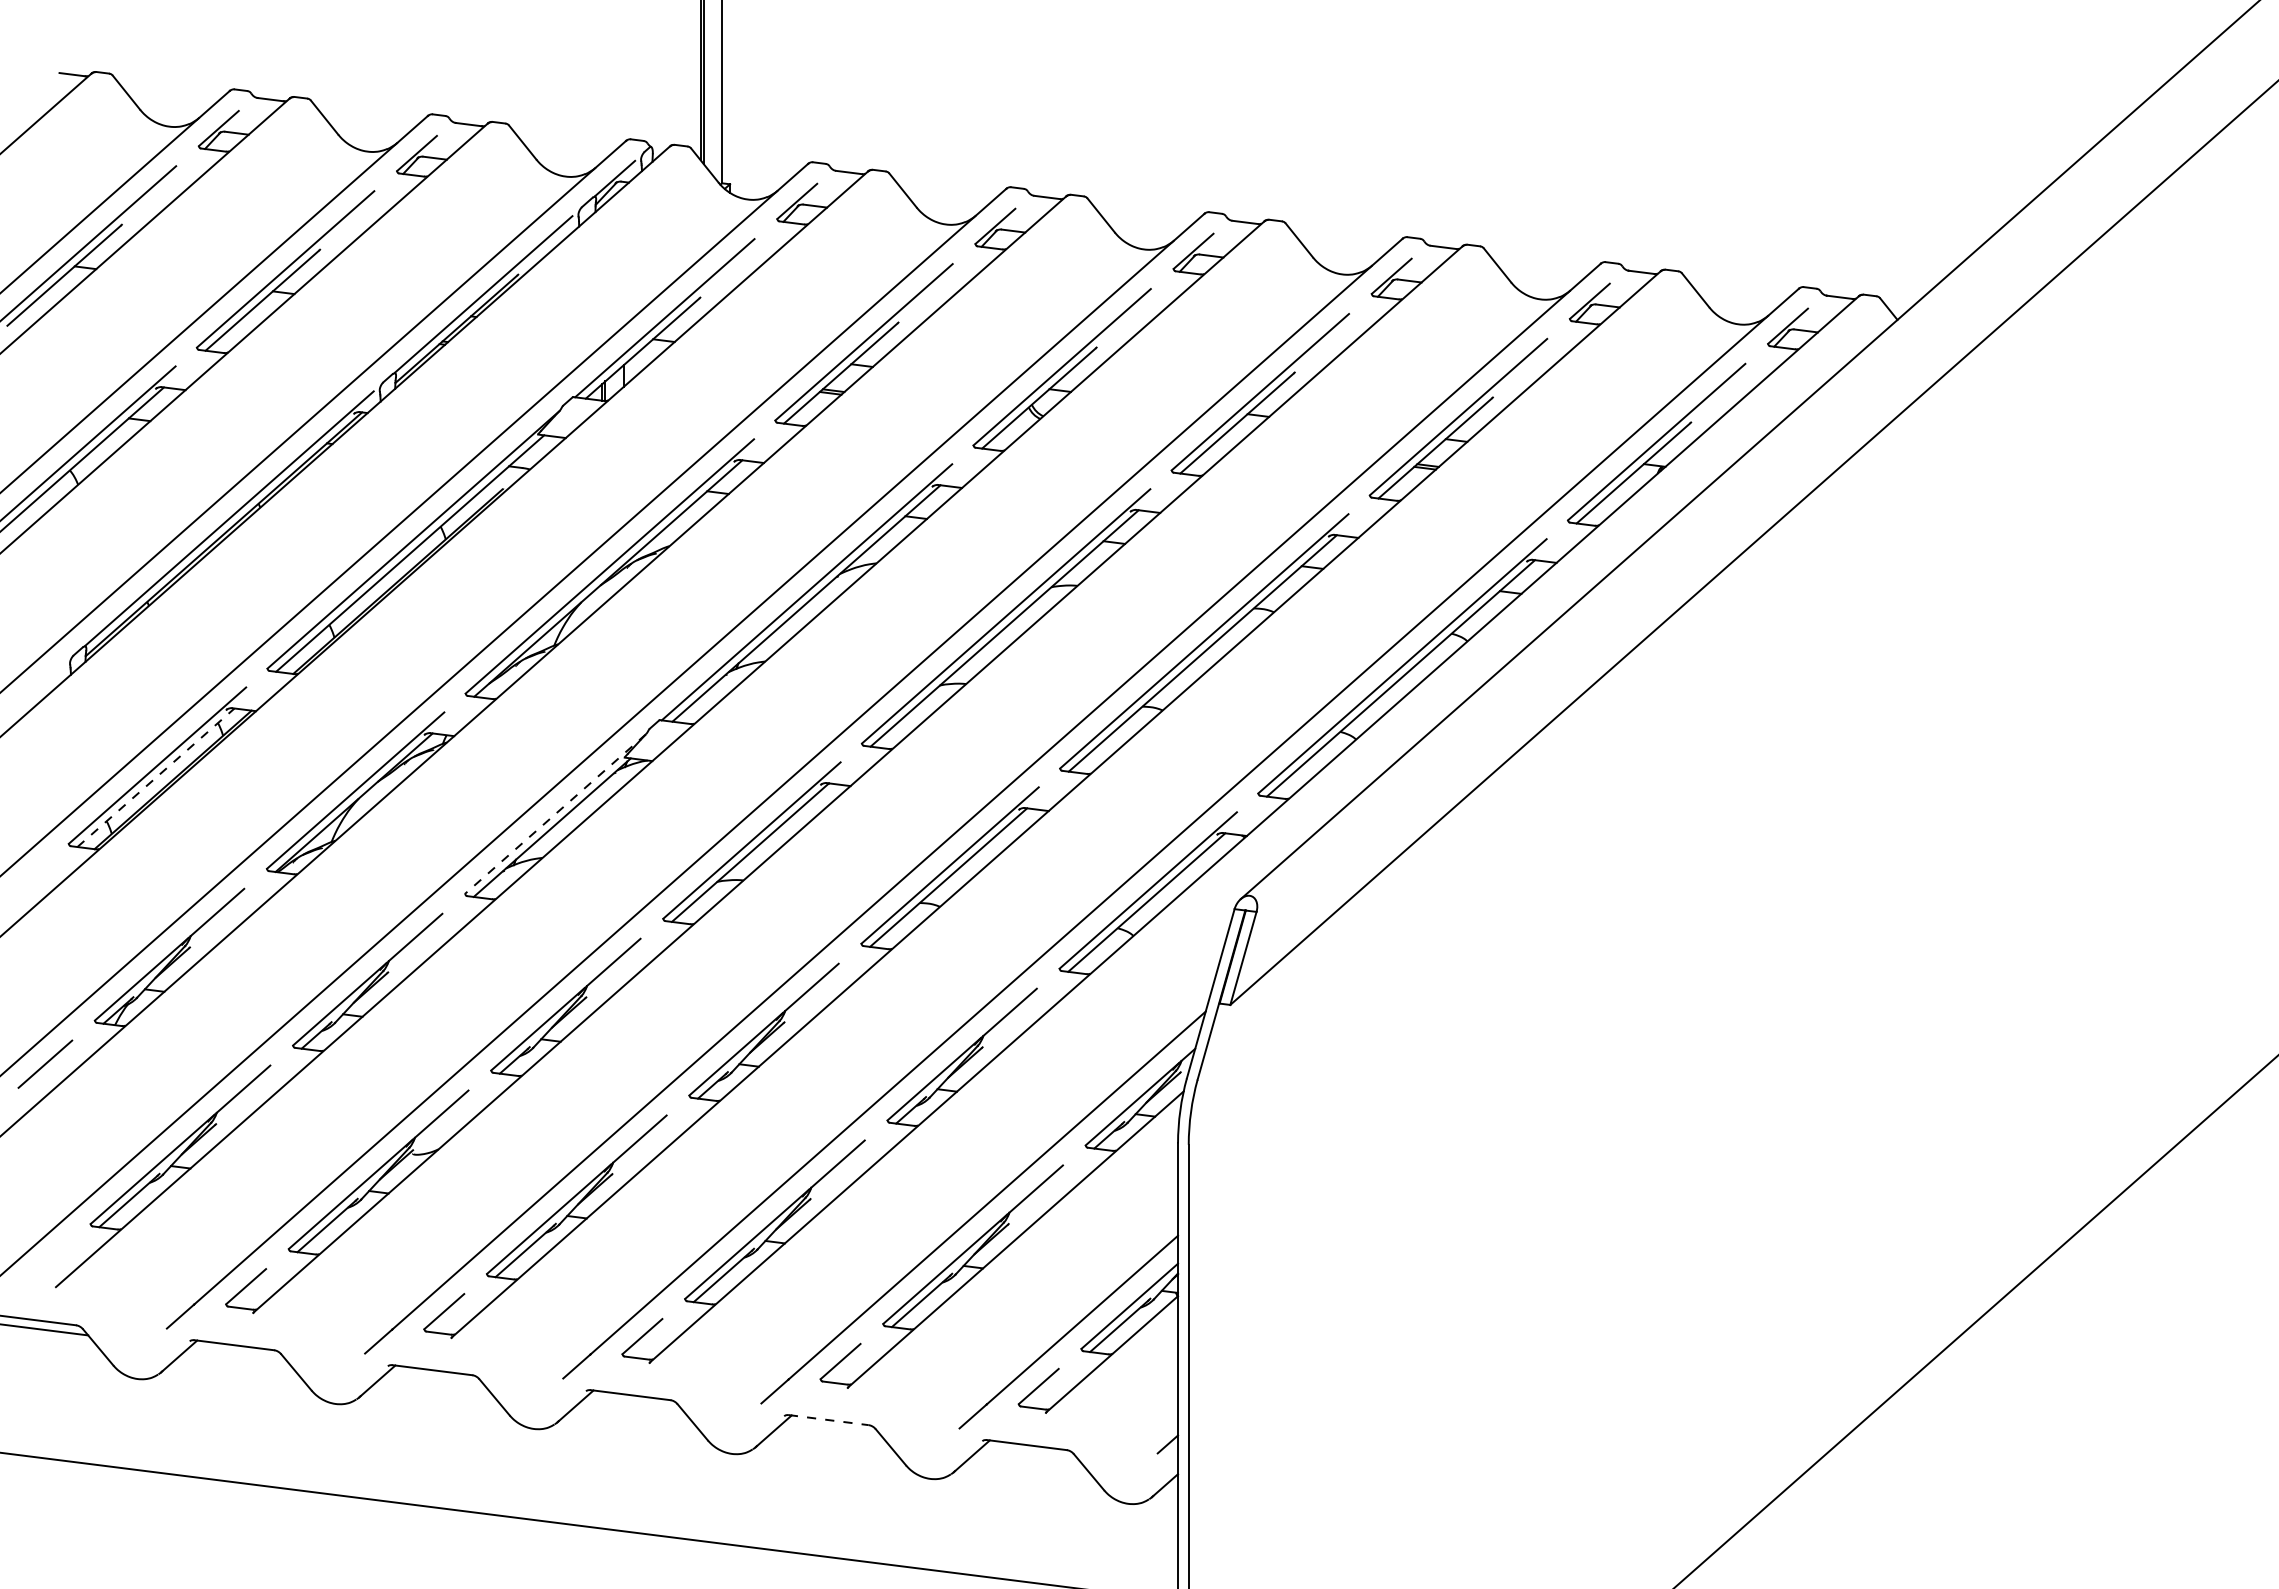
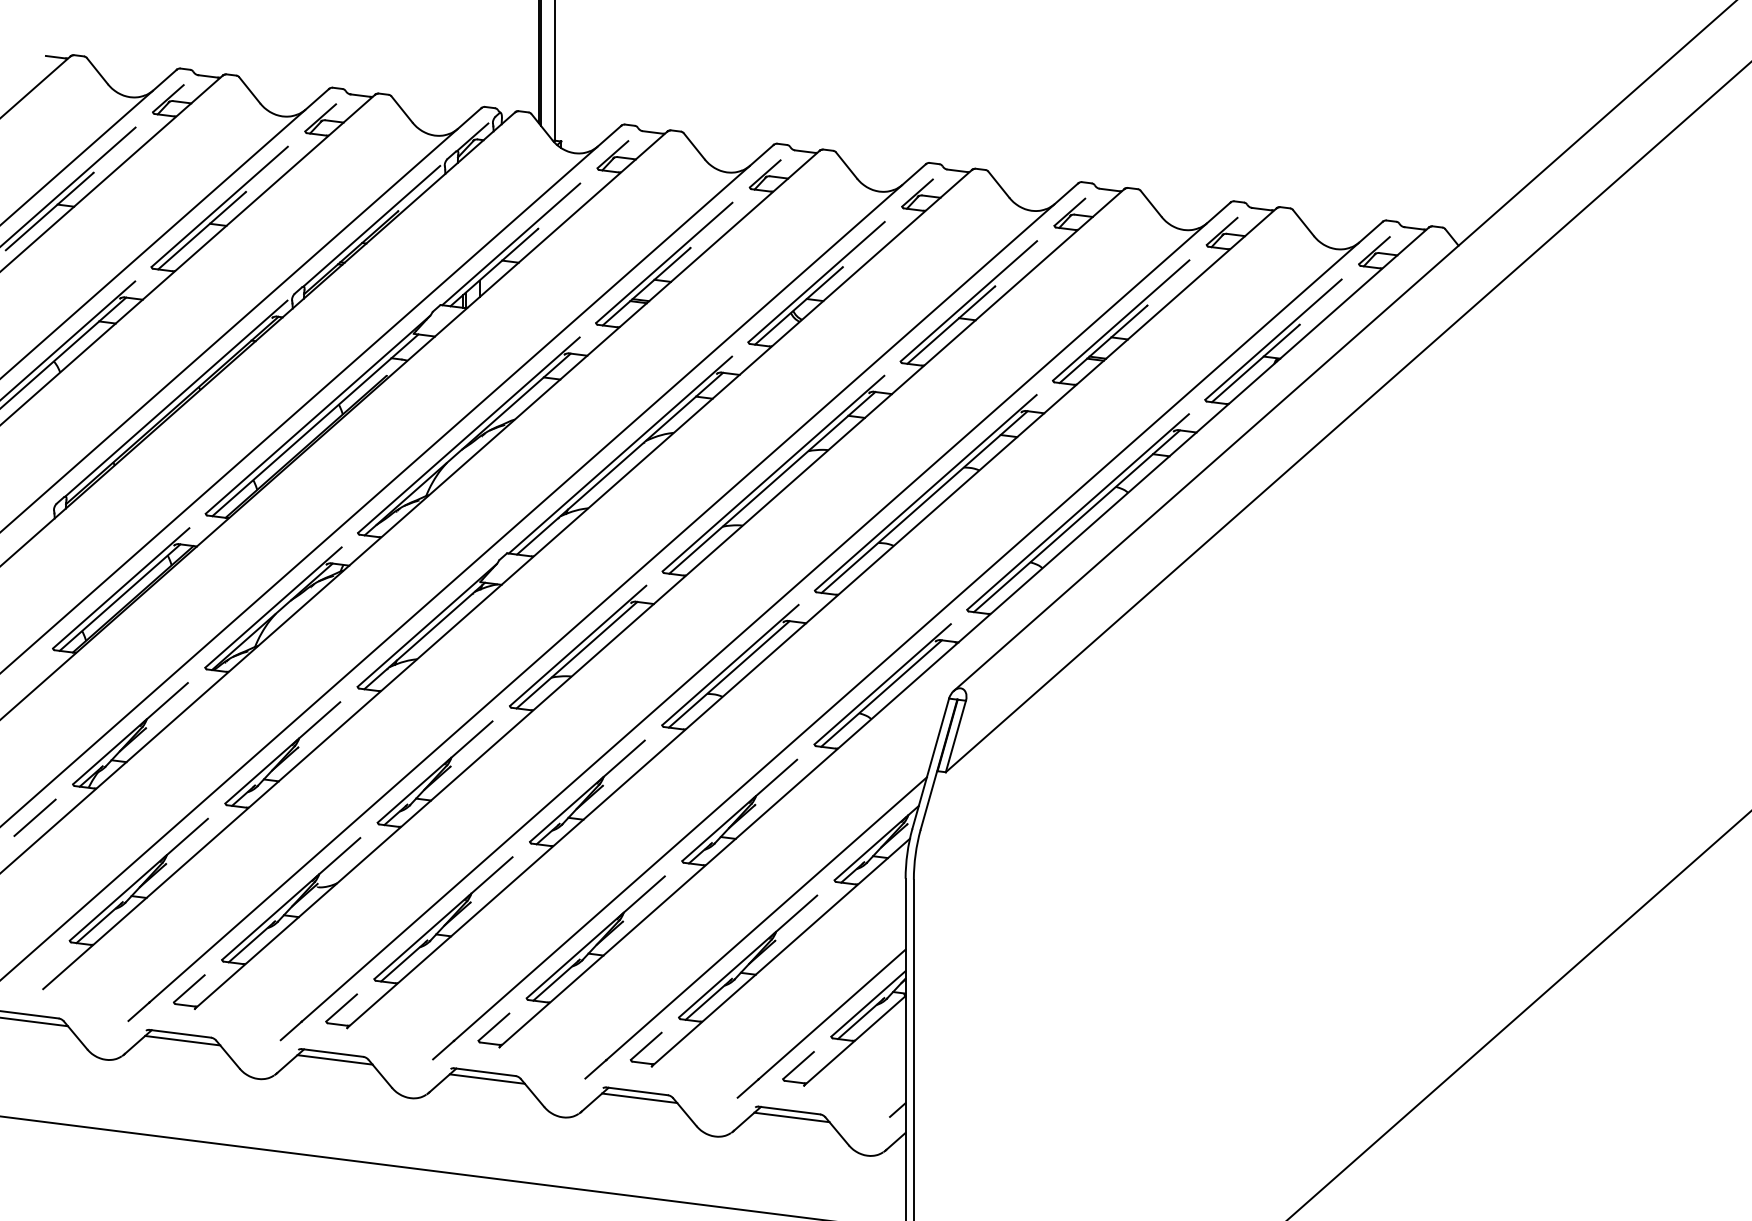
line: (155, 777) -> (119, 597), dashed -> solid
line: (555, 814) -> (427, 625), dashed -> solid
line: (237, 1354) -> (182, 1040), added
line: (435, 1379) -> (334, 1060), added
line: (633, 1404) -> (487, 1079), added
line: (829, 1420) -> (637, 1091), dashed -> solid
line: (831, 1428) -> (639, 1097), added
line: (1030, 1453) -> (792, 1117), added

